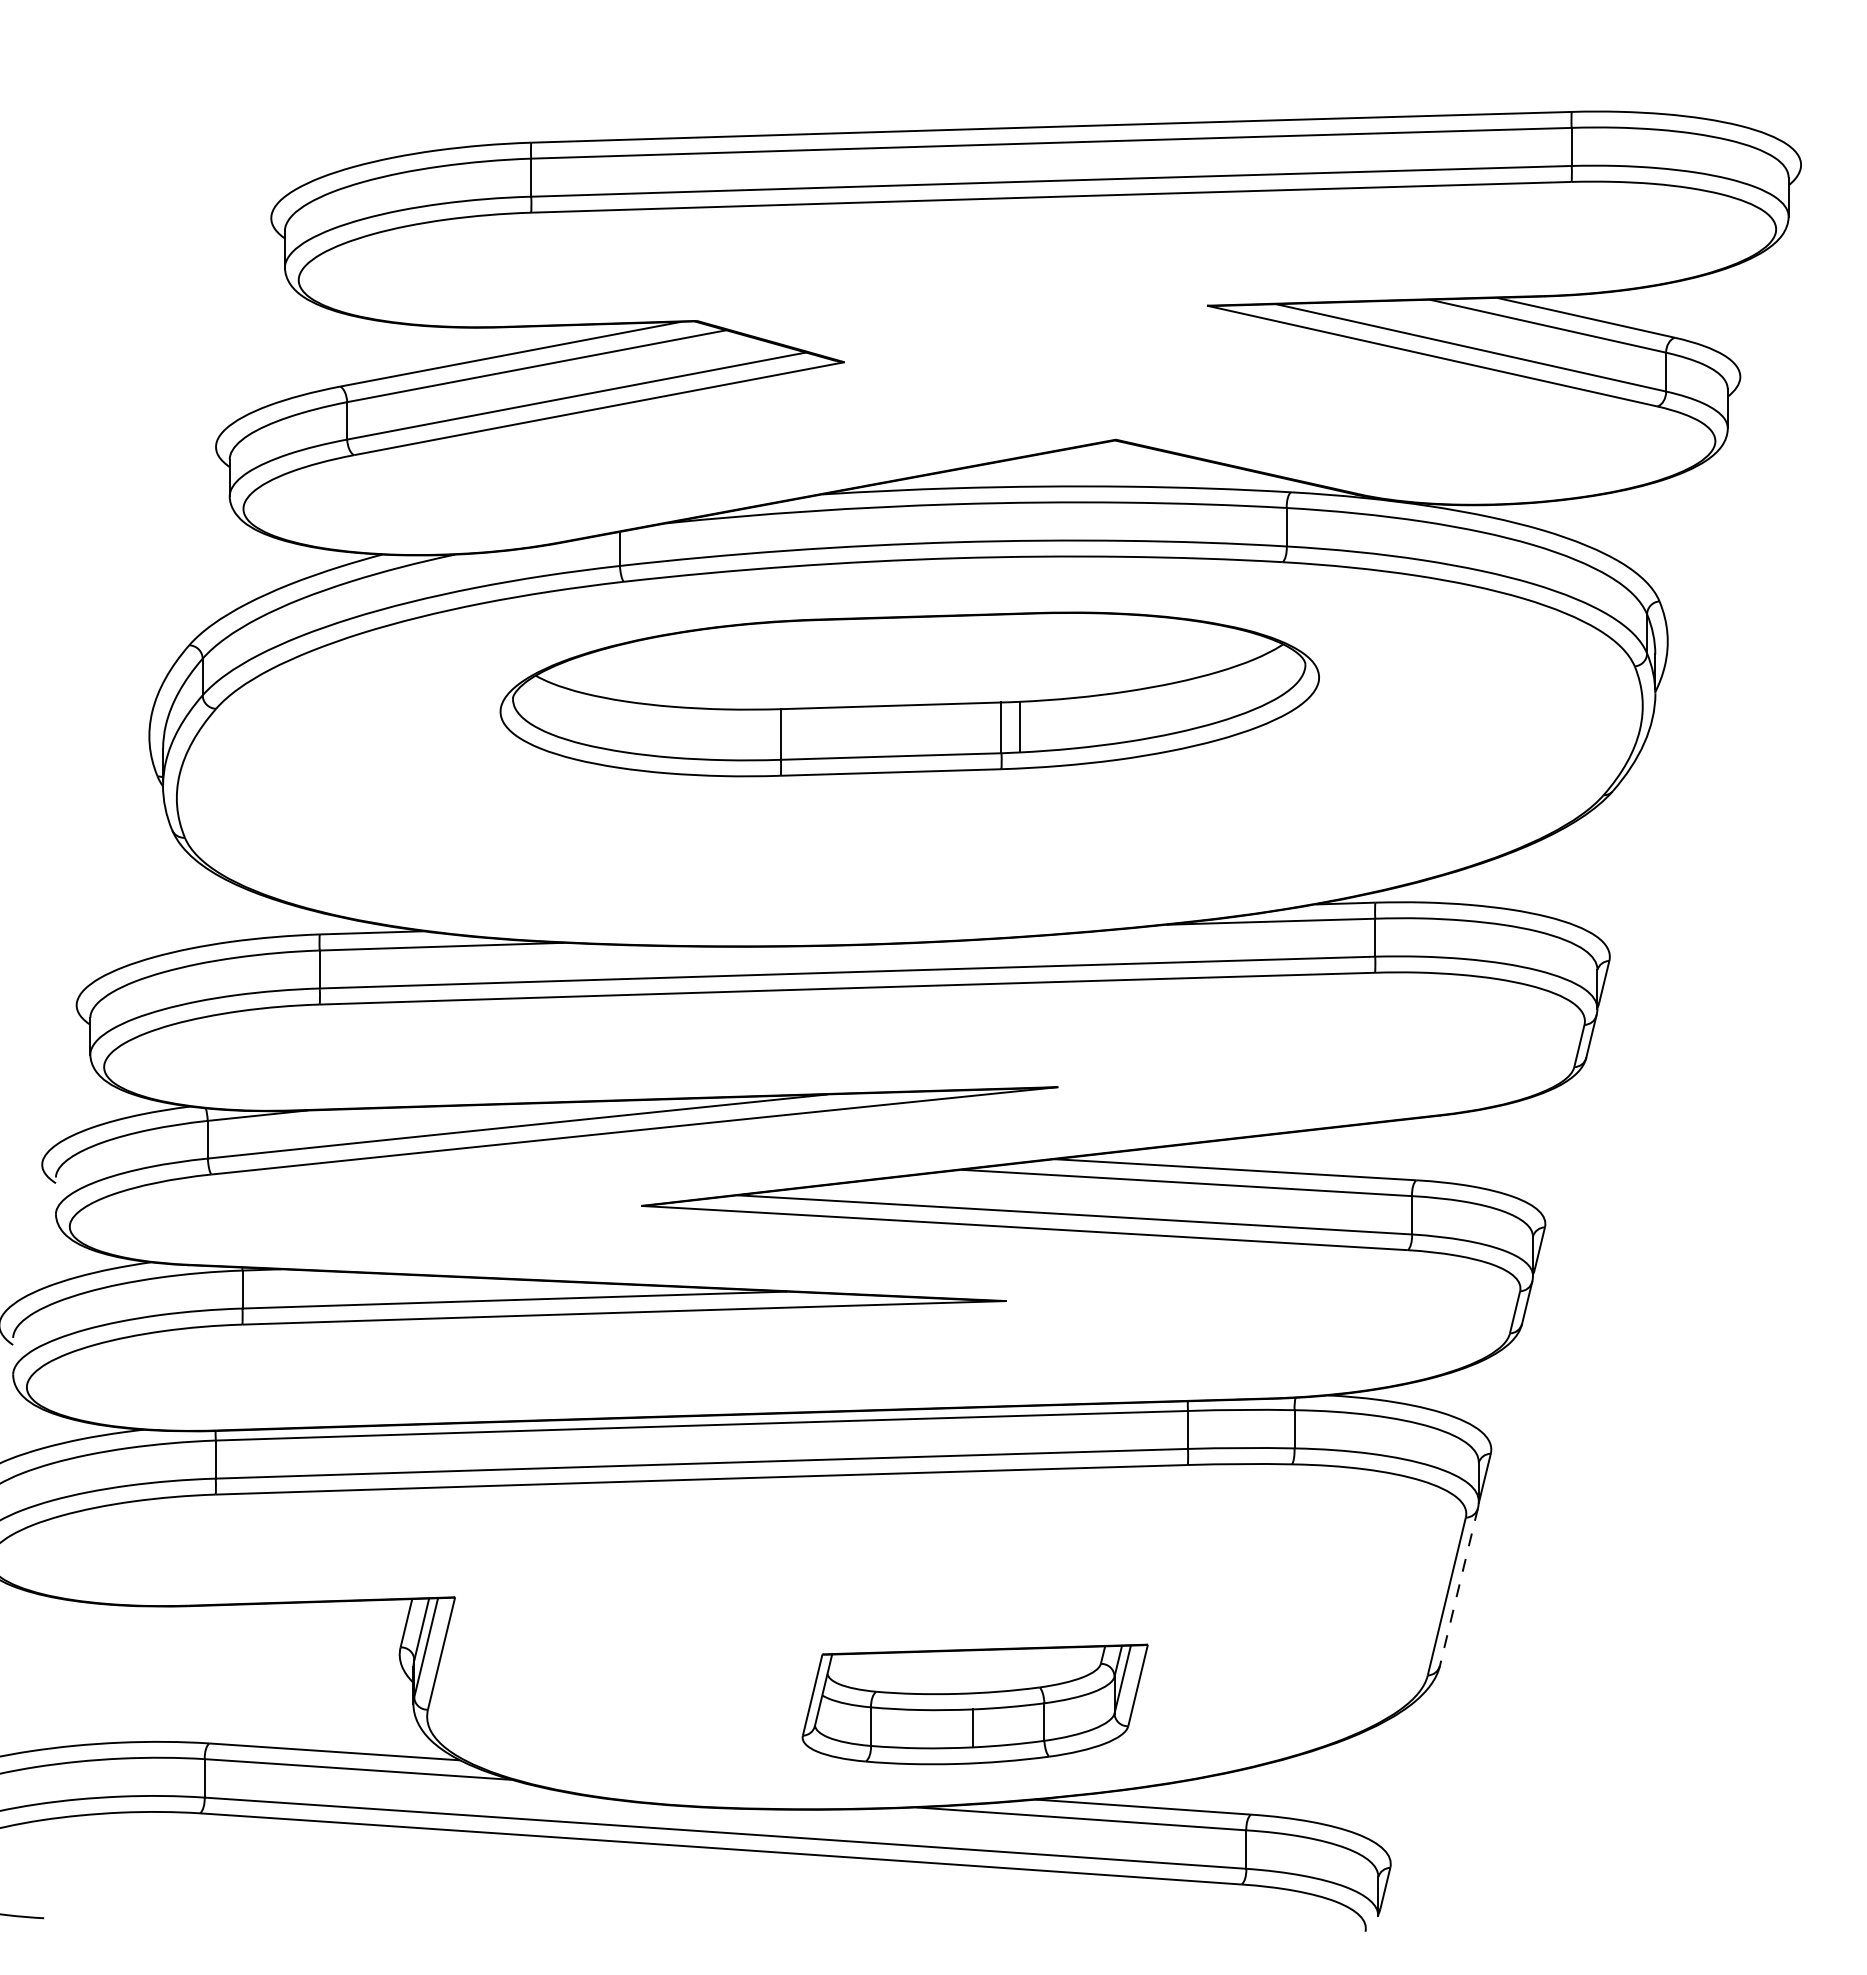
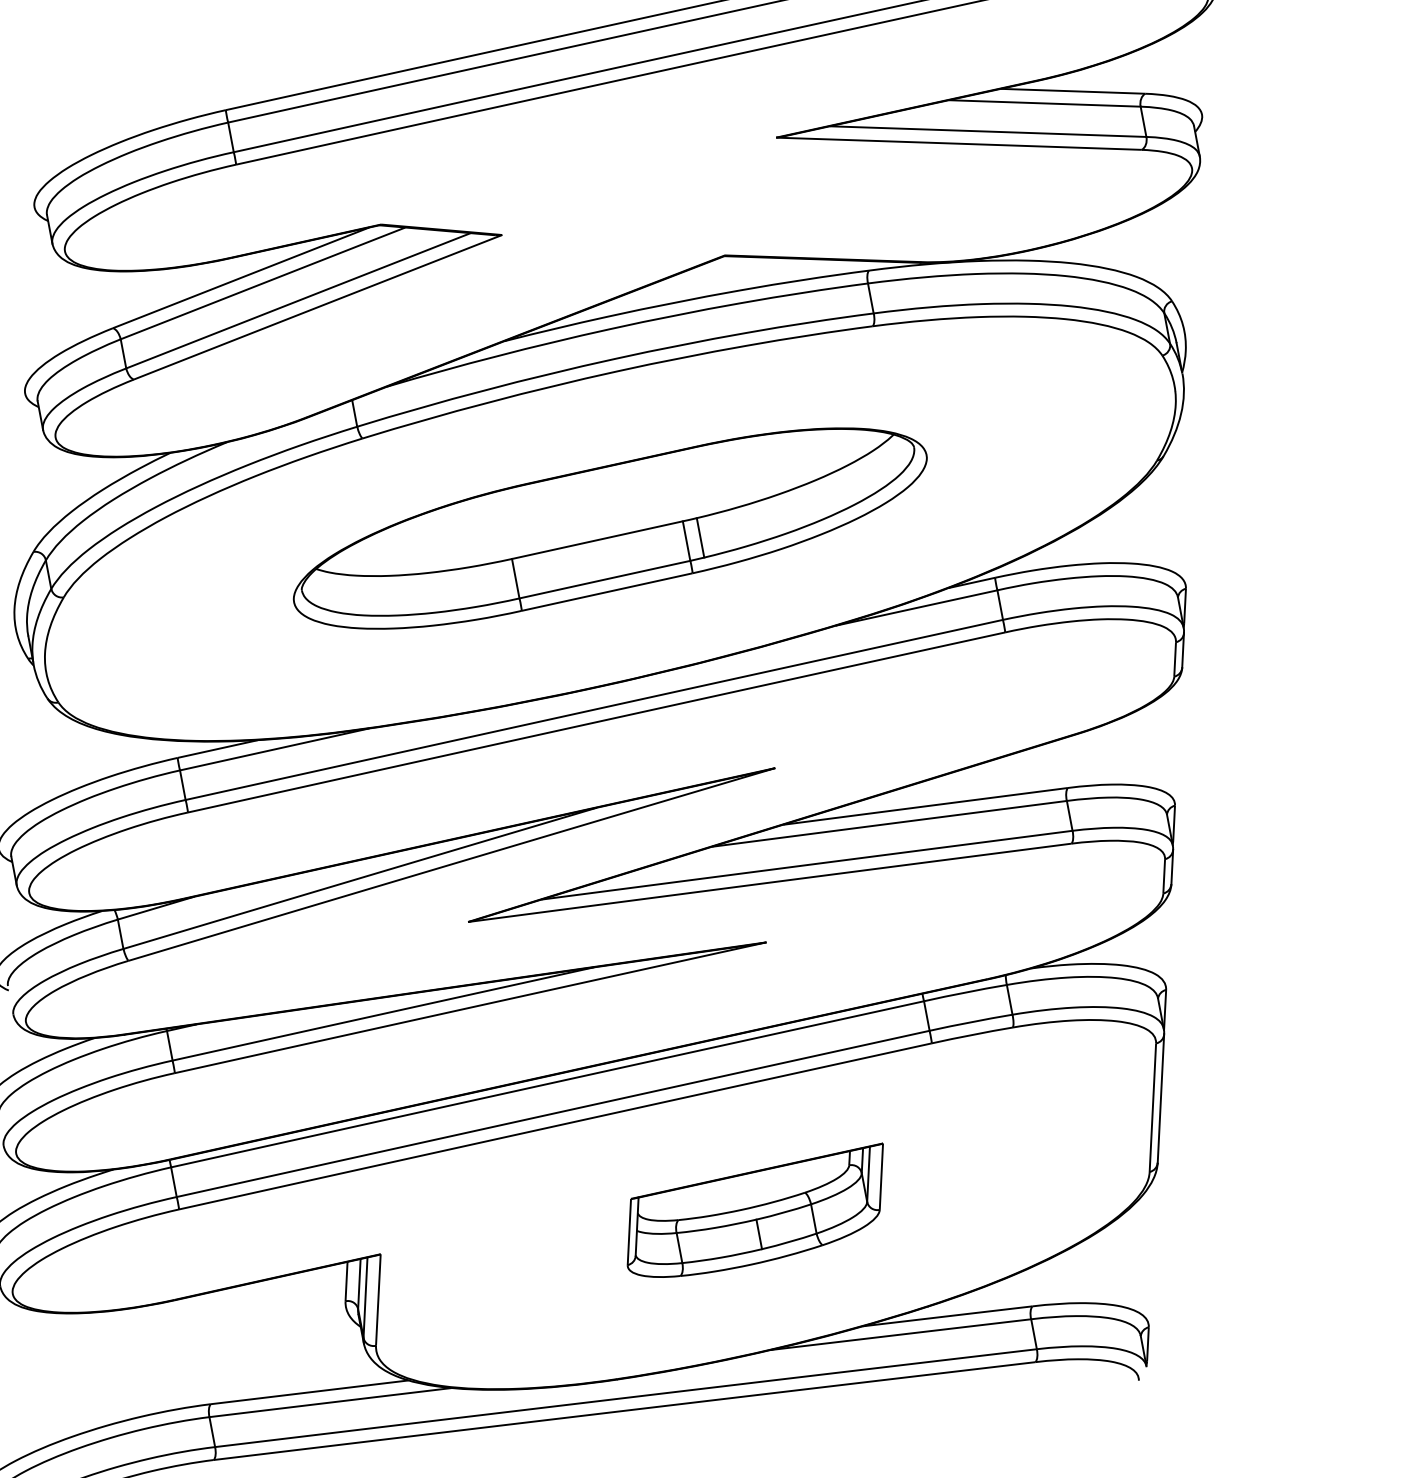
part: (909, 694) -> (610, 528), moved
line: (1458, 1587) -> (1160, 1098), dashed -> solid
part: (974, 1704) -> (756, 1215), moved

